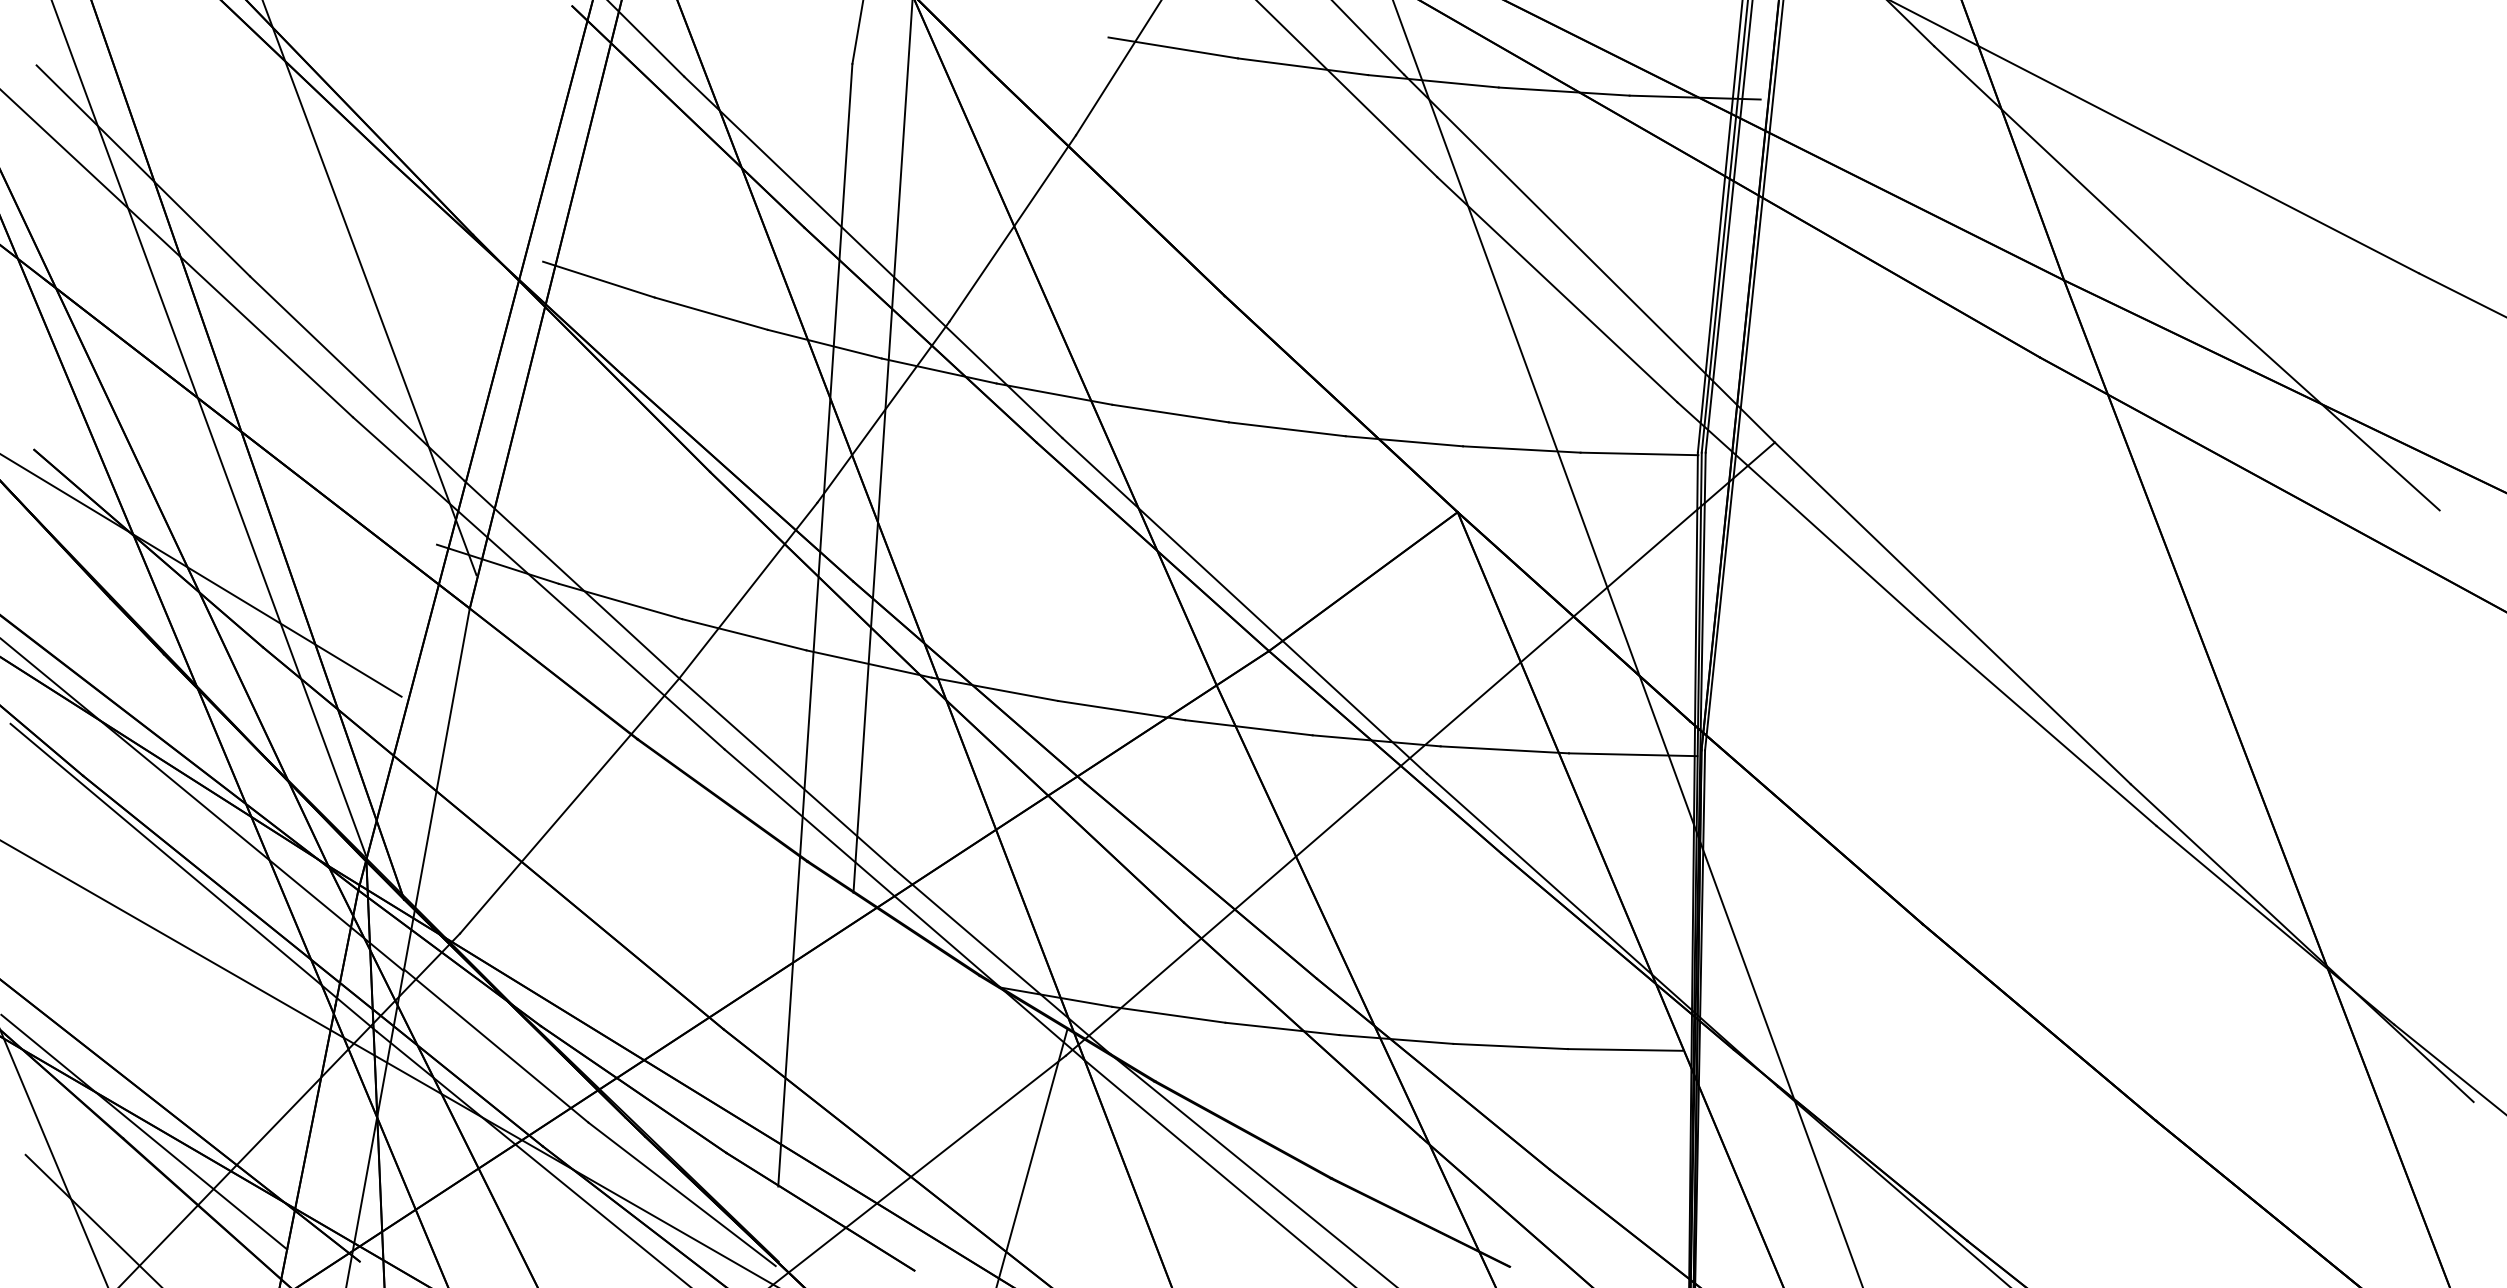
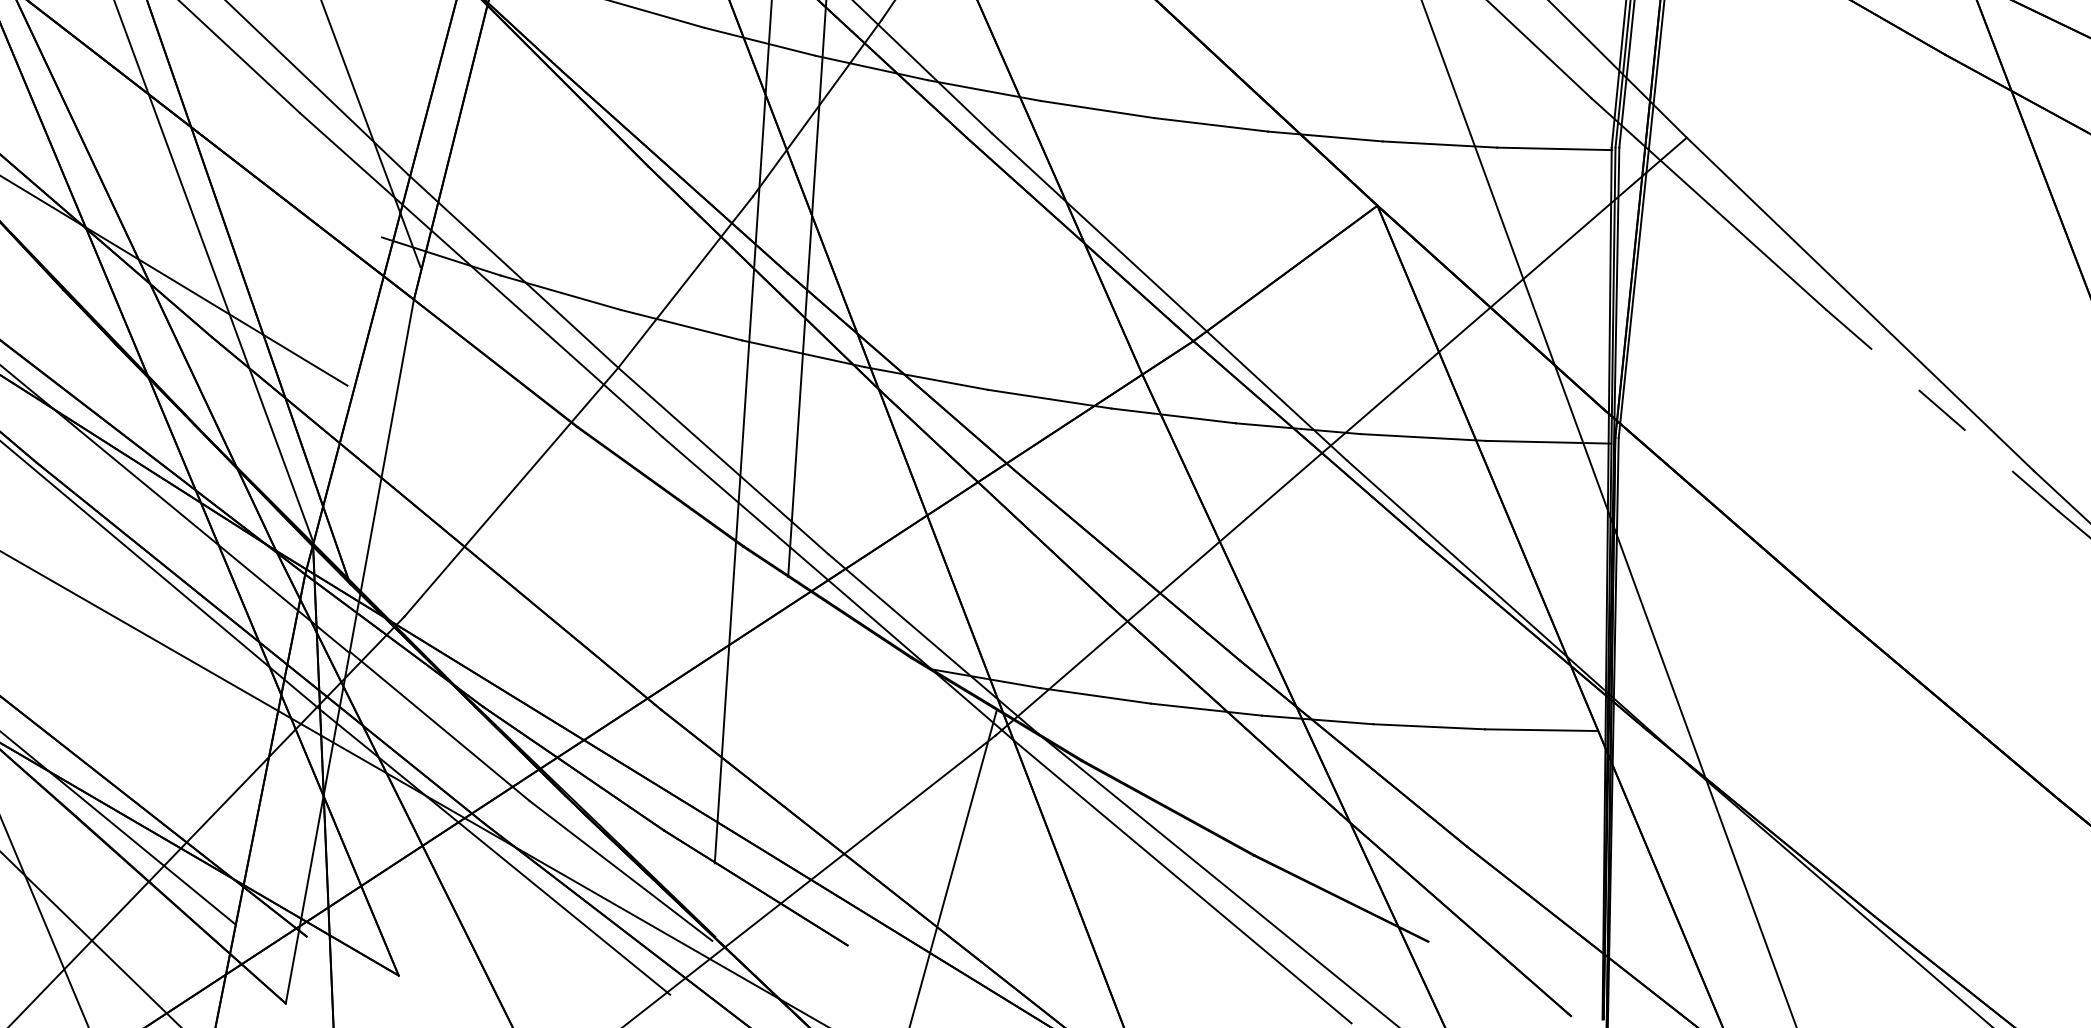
line: (2036, 721) -> (1941, 409), solid -> dashed

